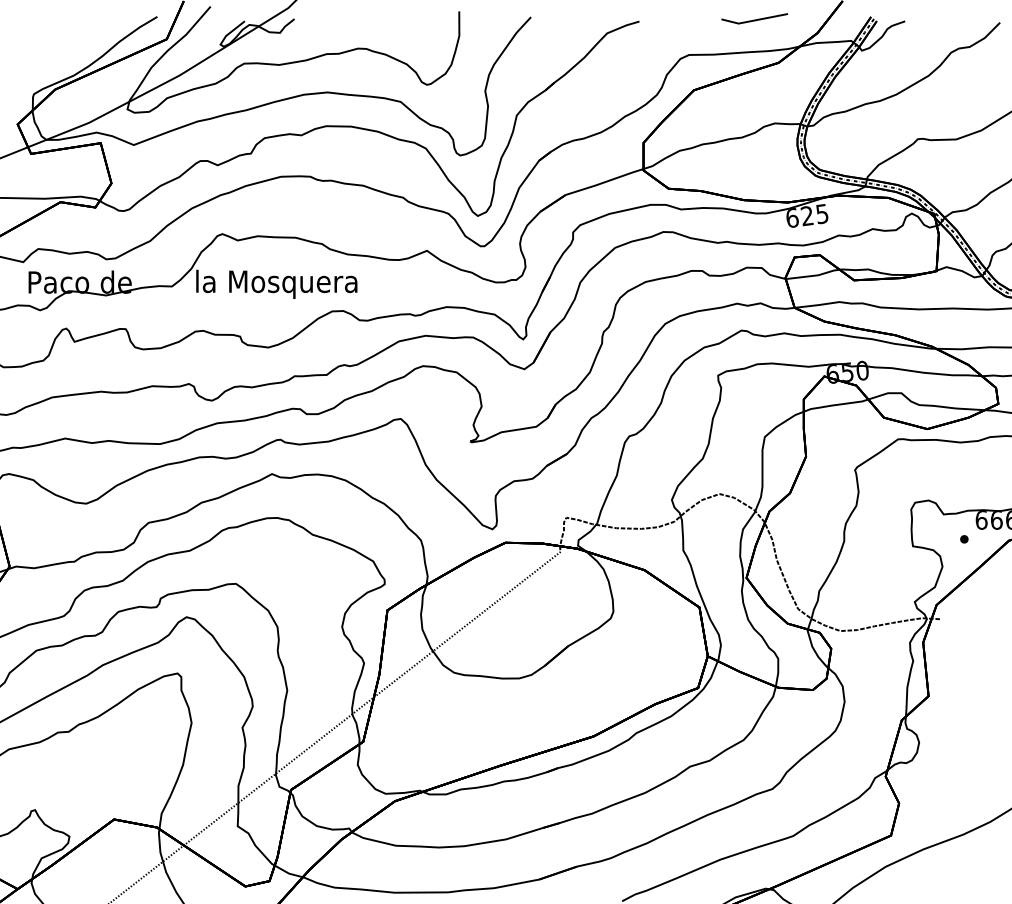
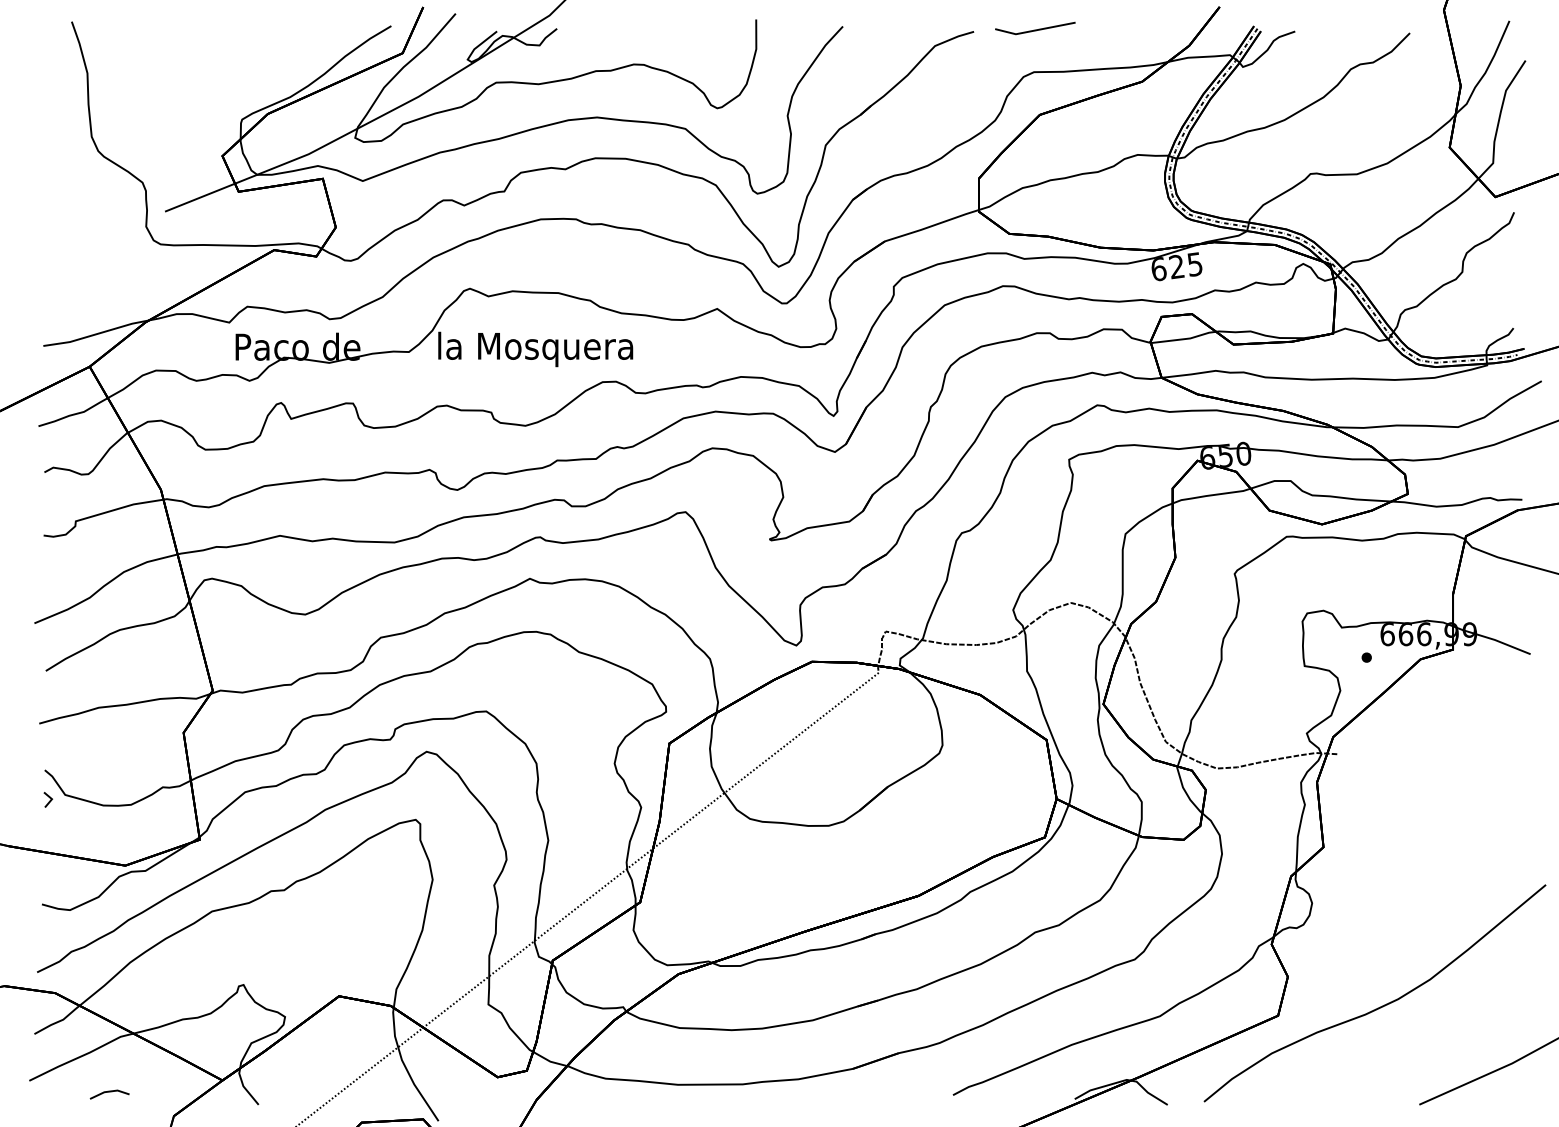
line: (754, 19) -> (1035, 29), moved

